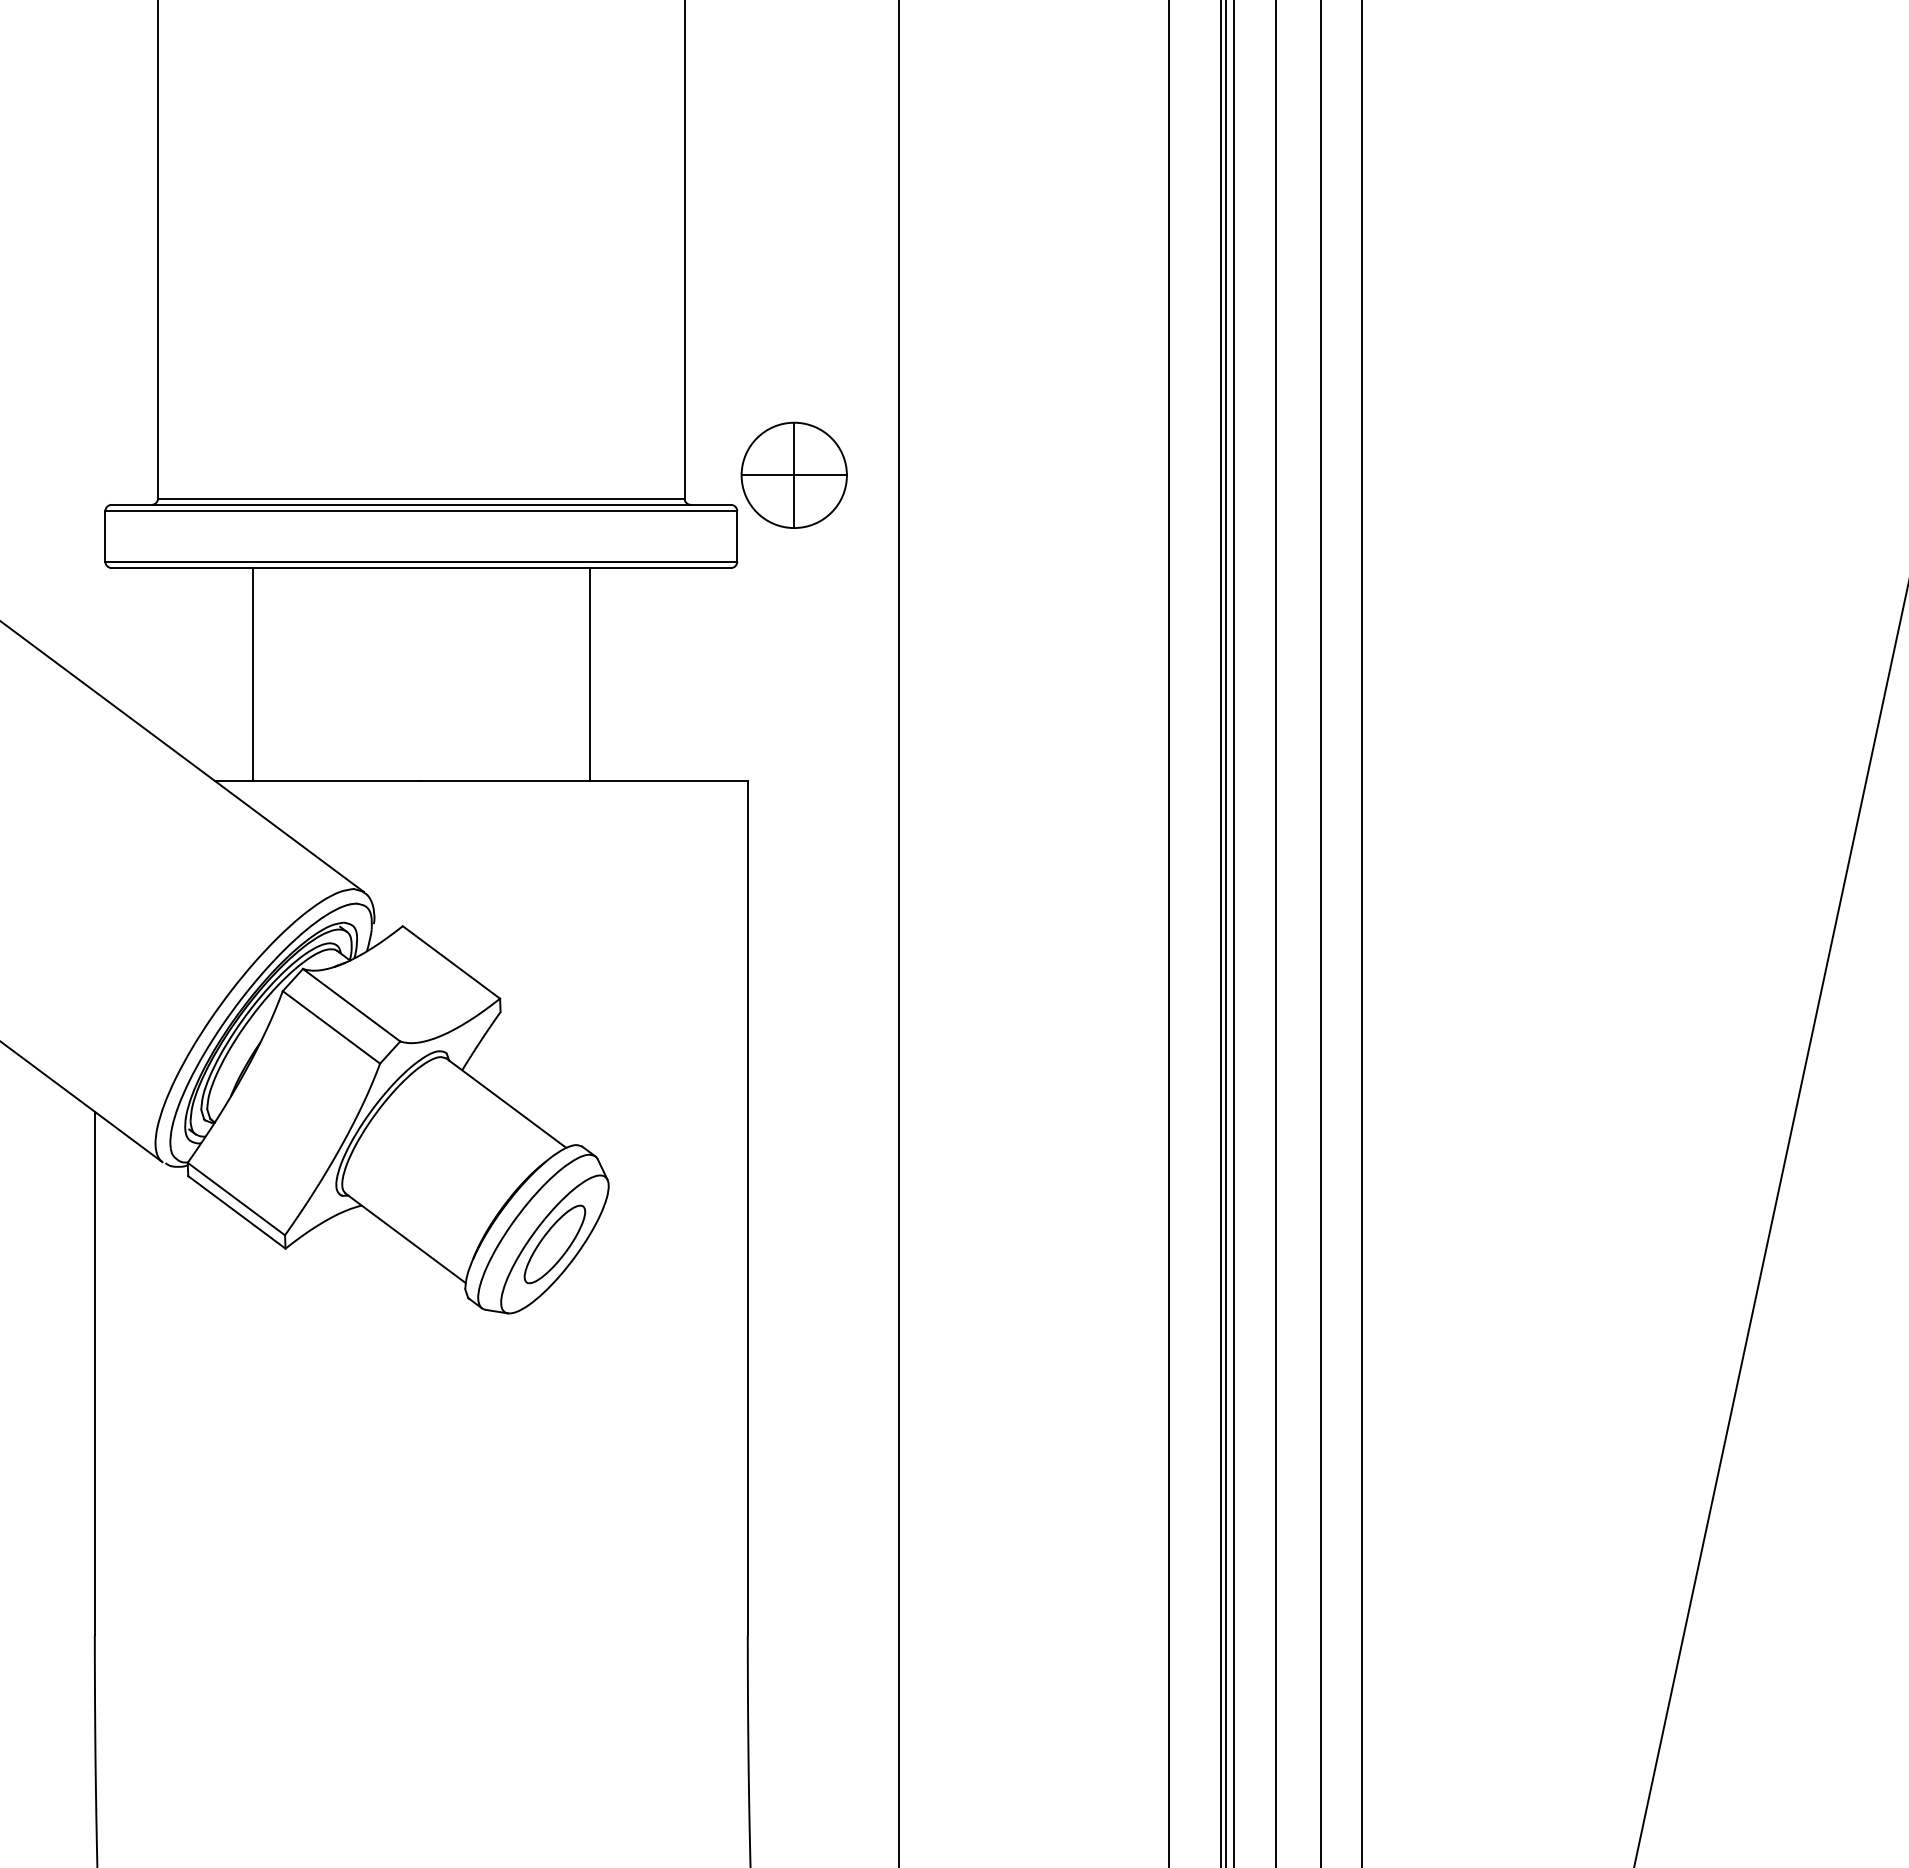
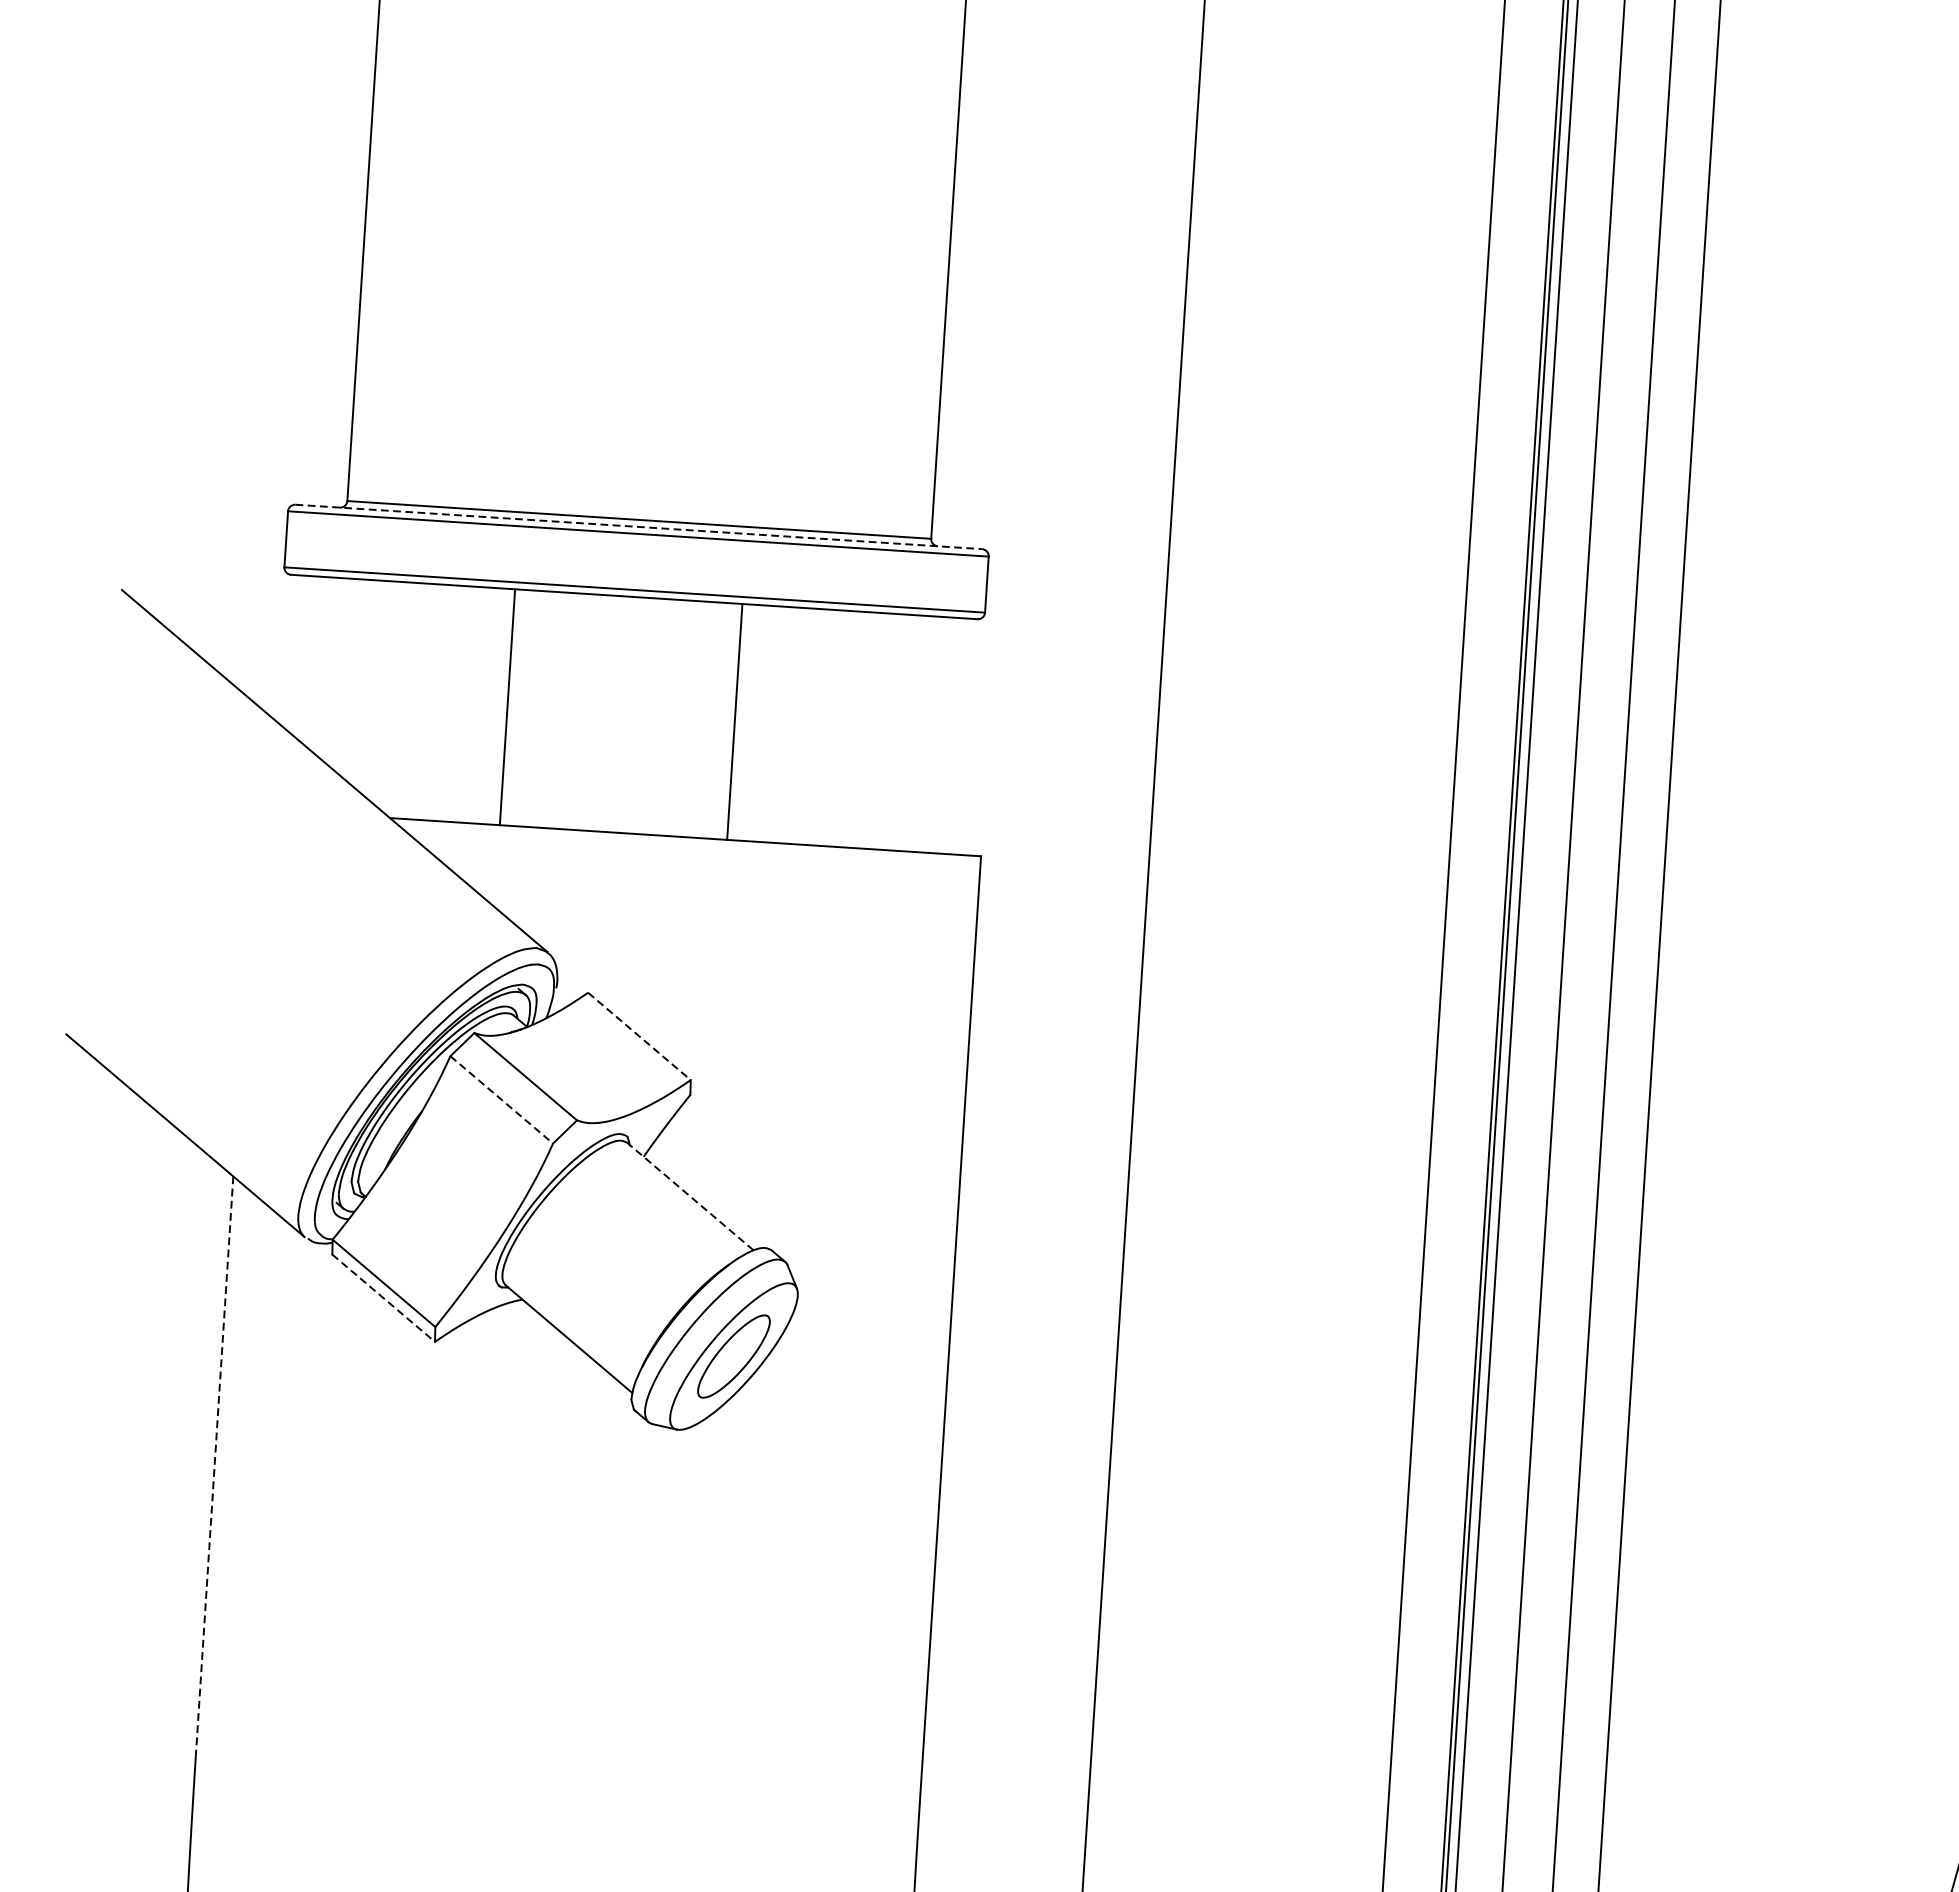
part: (793, 474) -> (1053, 519), removed
line: (421, 504) -> (639, 526), solid -> dashed
line: (252, 674) -> (507, 707), moved
line: (589, 674) -> (734, 721), moved
line: (451, 962) -> (639, 1036), solid -> dashed
line: (331, 1027) -> (501, 1099), solid -> dashed
line: (506, 1103) -> (690, 1196), solid -> dashed
line: (236, 1212) -> (383, 1298), solid -> dashed
line: (94, 1373) -> (214, 1466), solid -> dashed

